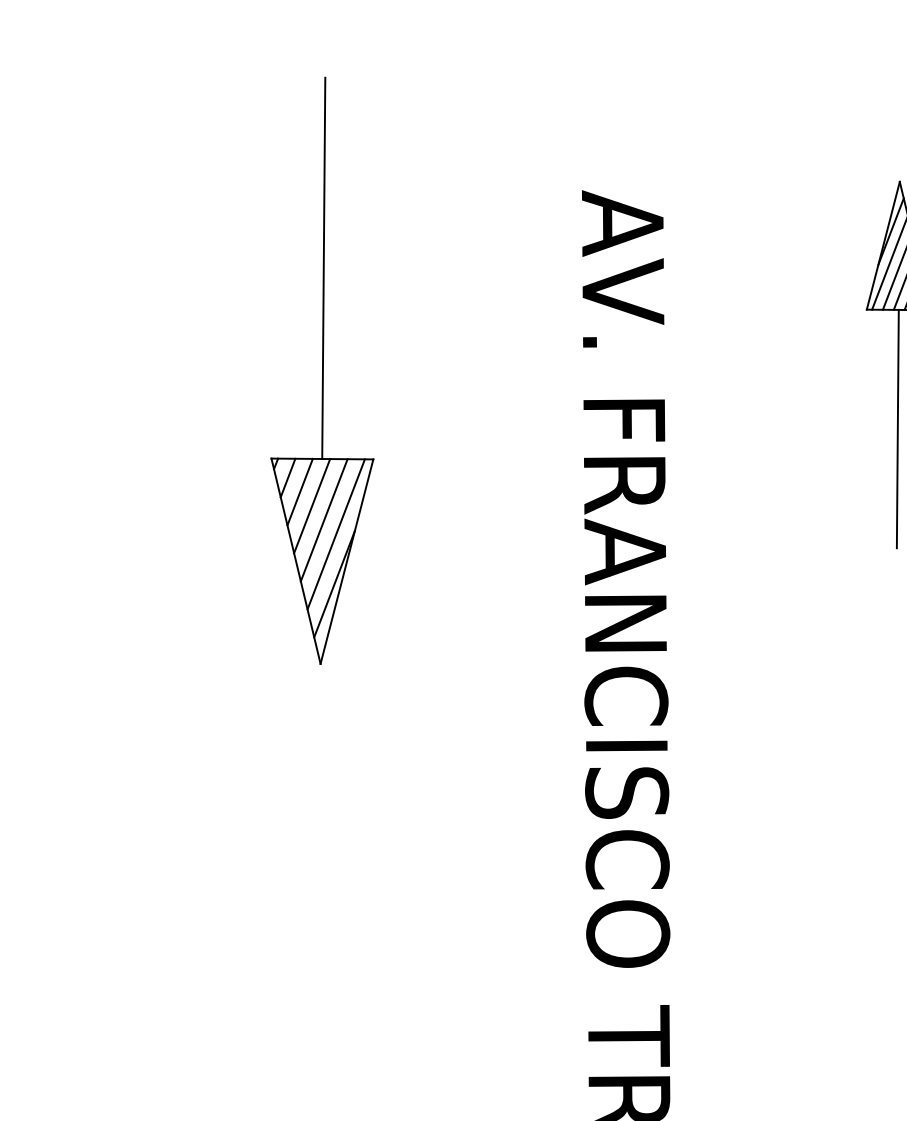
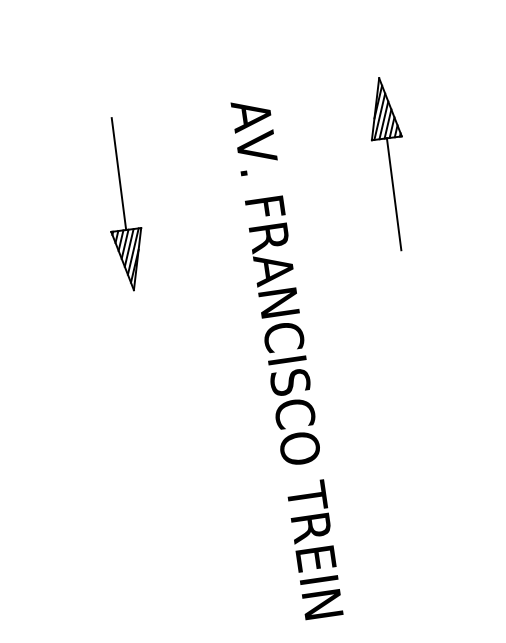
part: (335, 373) -> (126, 204), size x0.62

